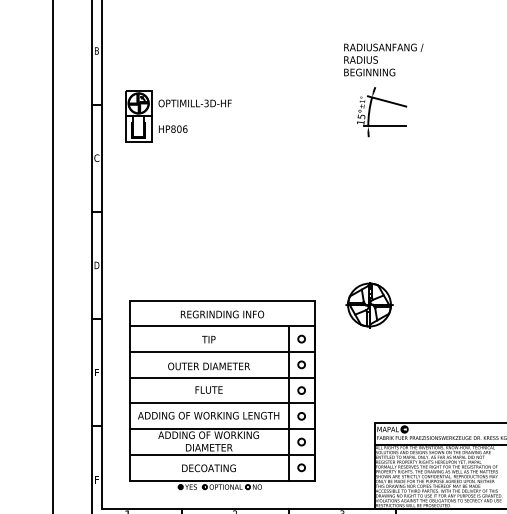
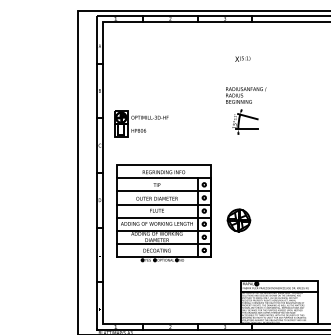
part: (221, 395) -> (163, 213), moved

